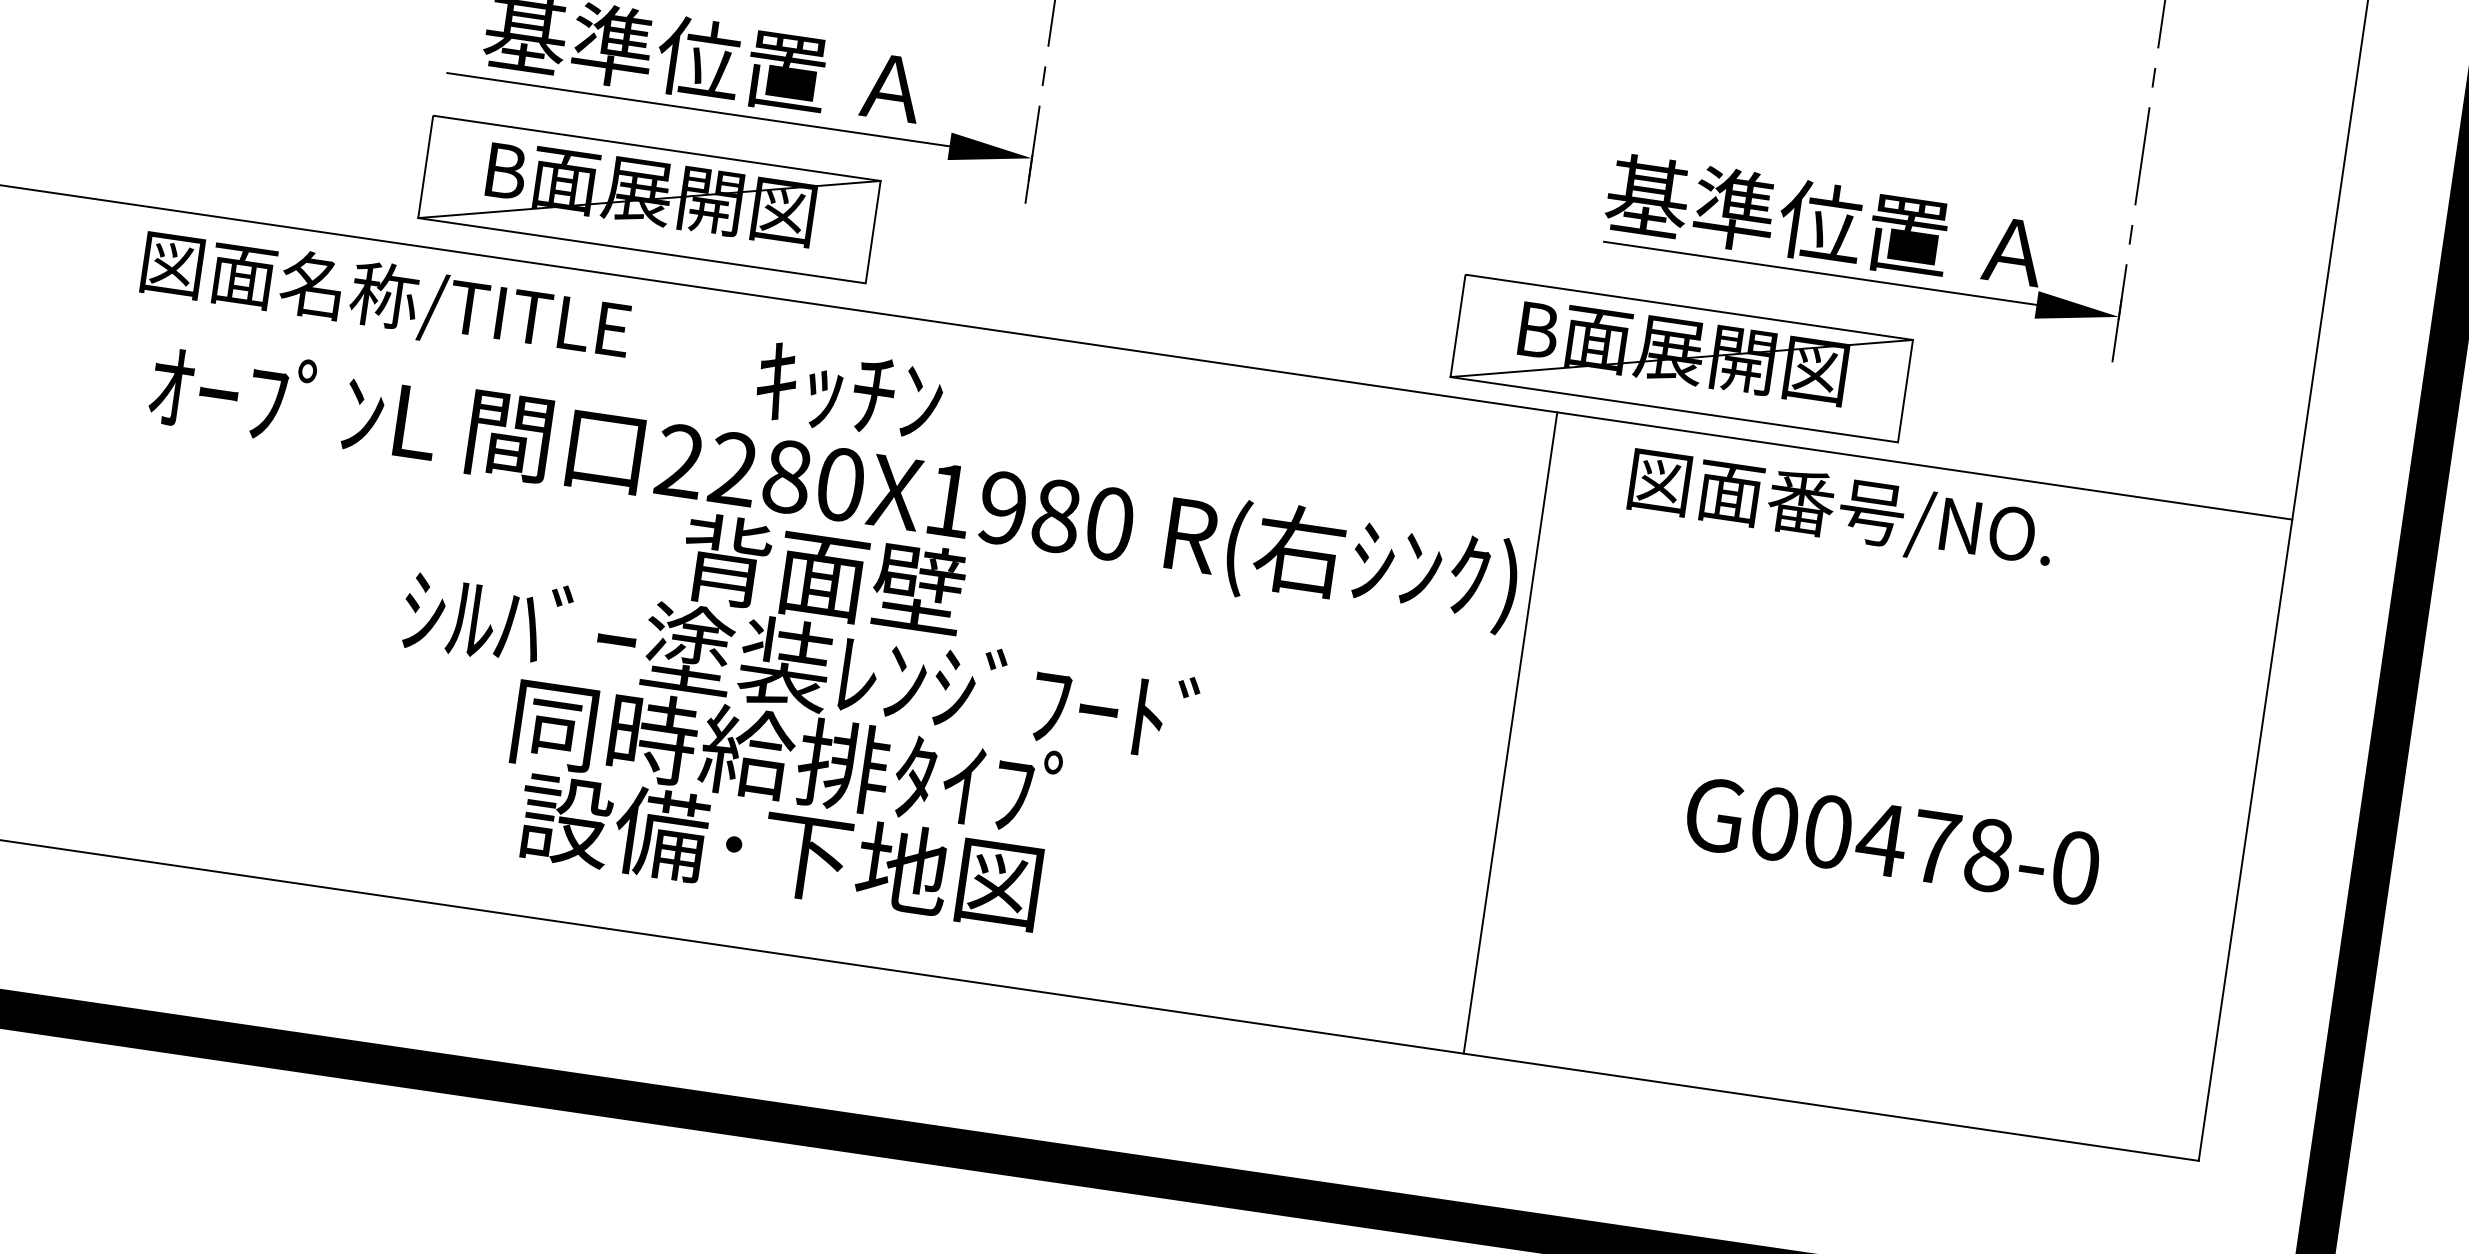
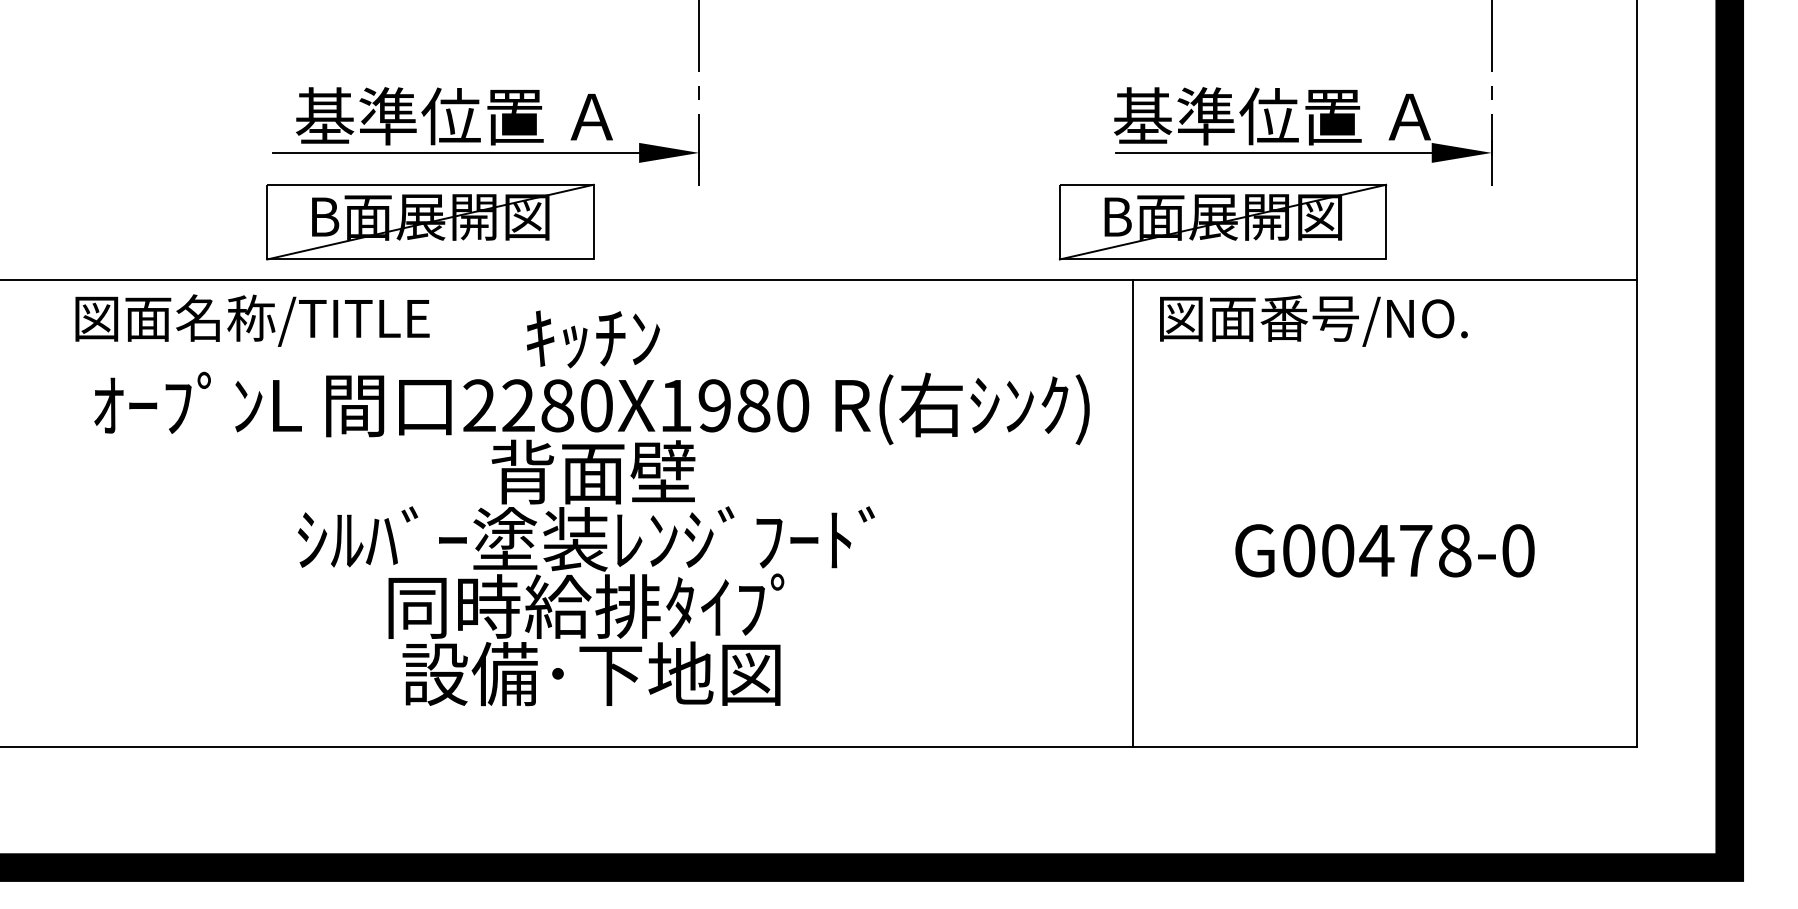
part: (1682, 357) -> (1223, 221), moved
line: (1510, 733) -> (1132, 513), moved

